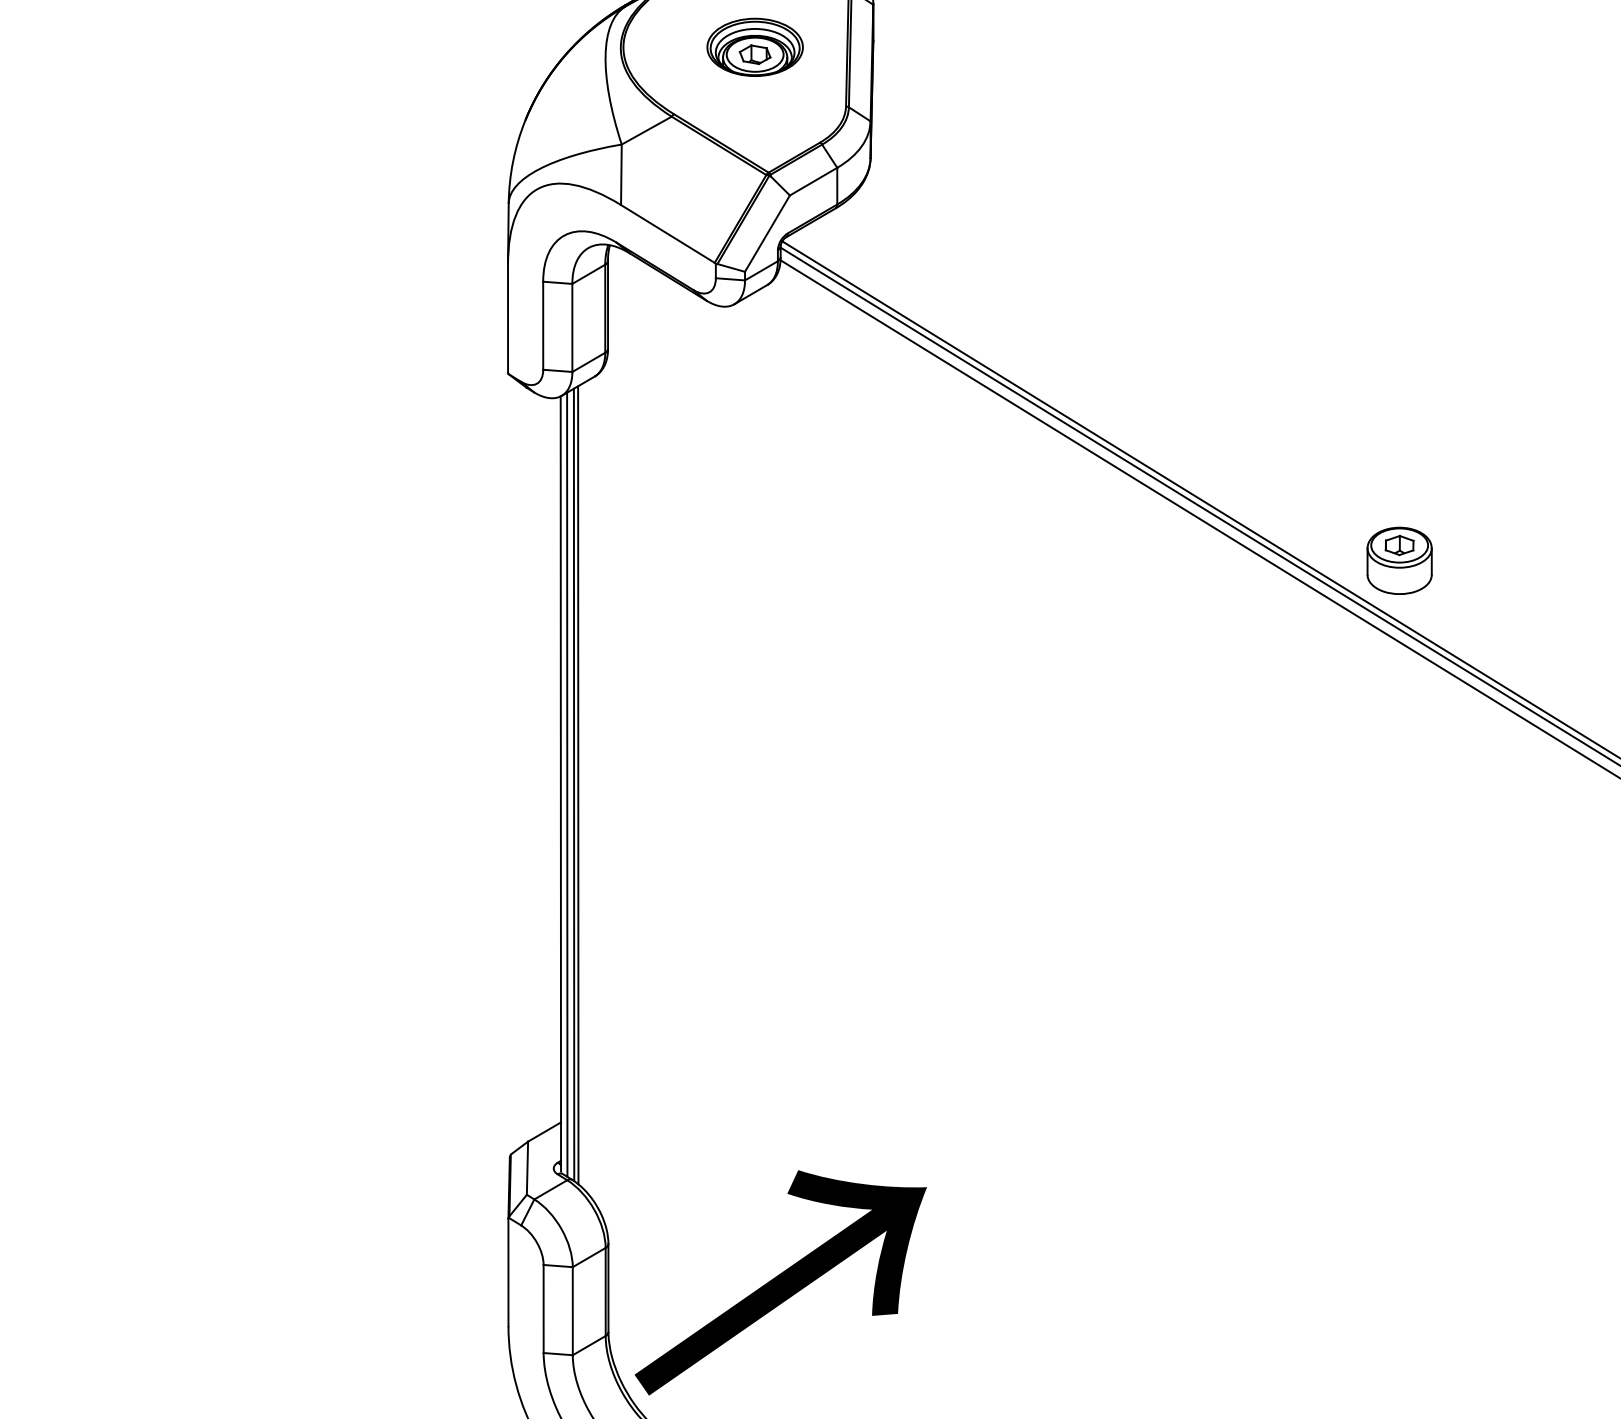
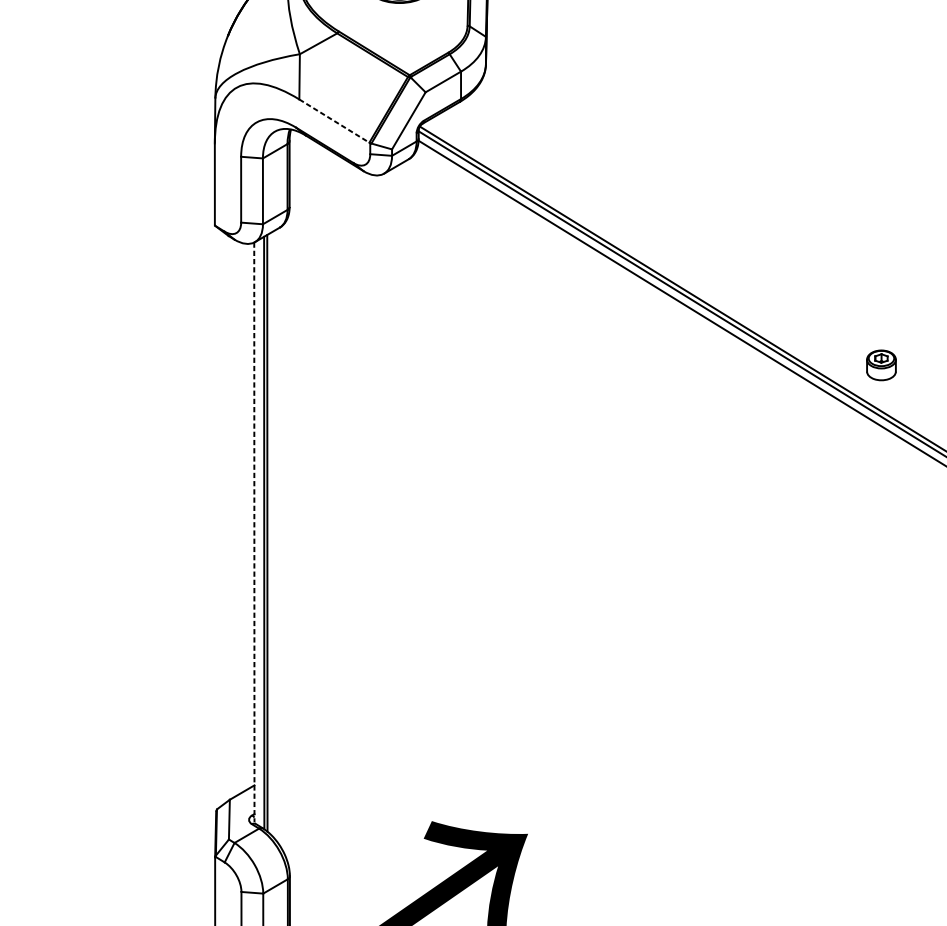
line: (668, 234) -> (334, 121), solid -> dashed
part: (1399, 560) -> (881, 365), size x0.6
line: (560, 784) -> (254, 532), solid -> dashed
line: (567, 784) -> (259, 532), removed

